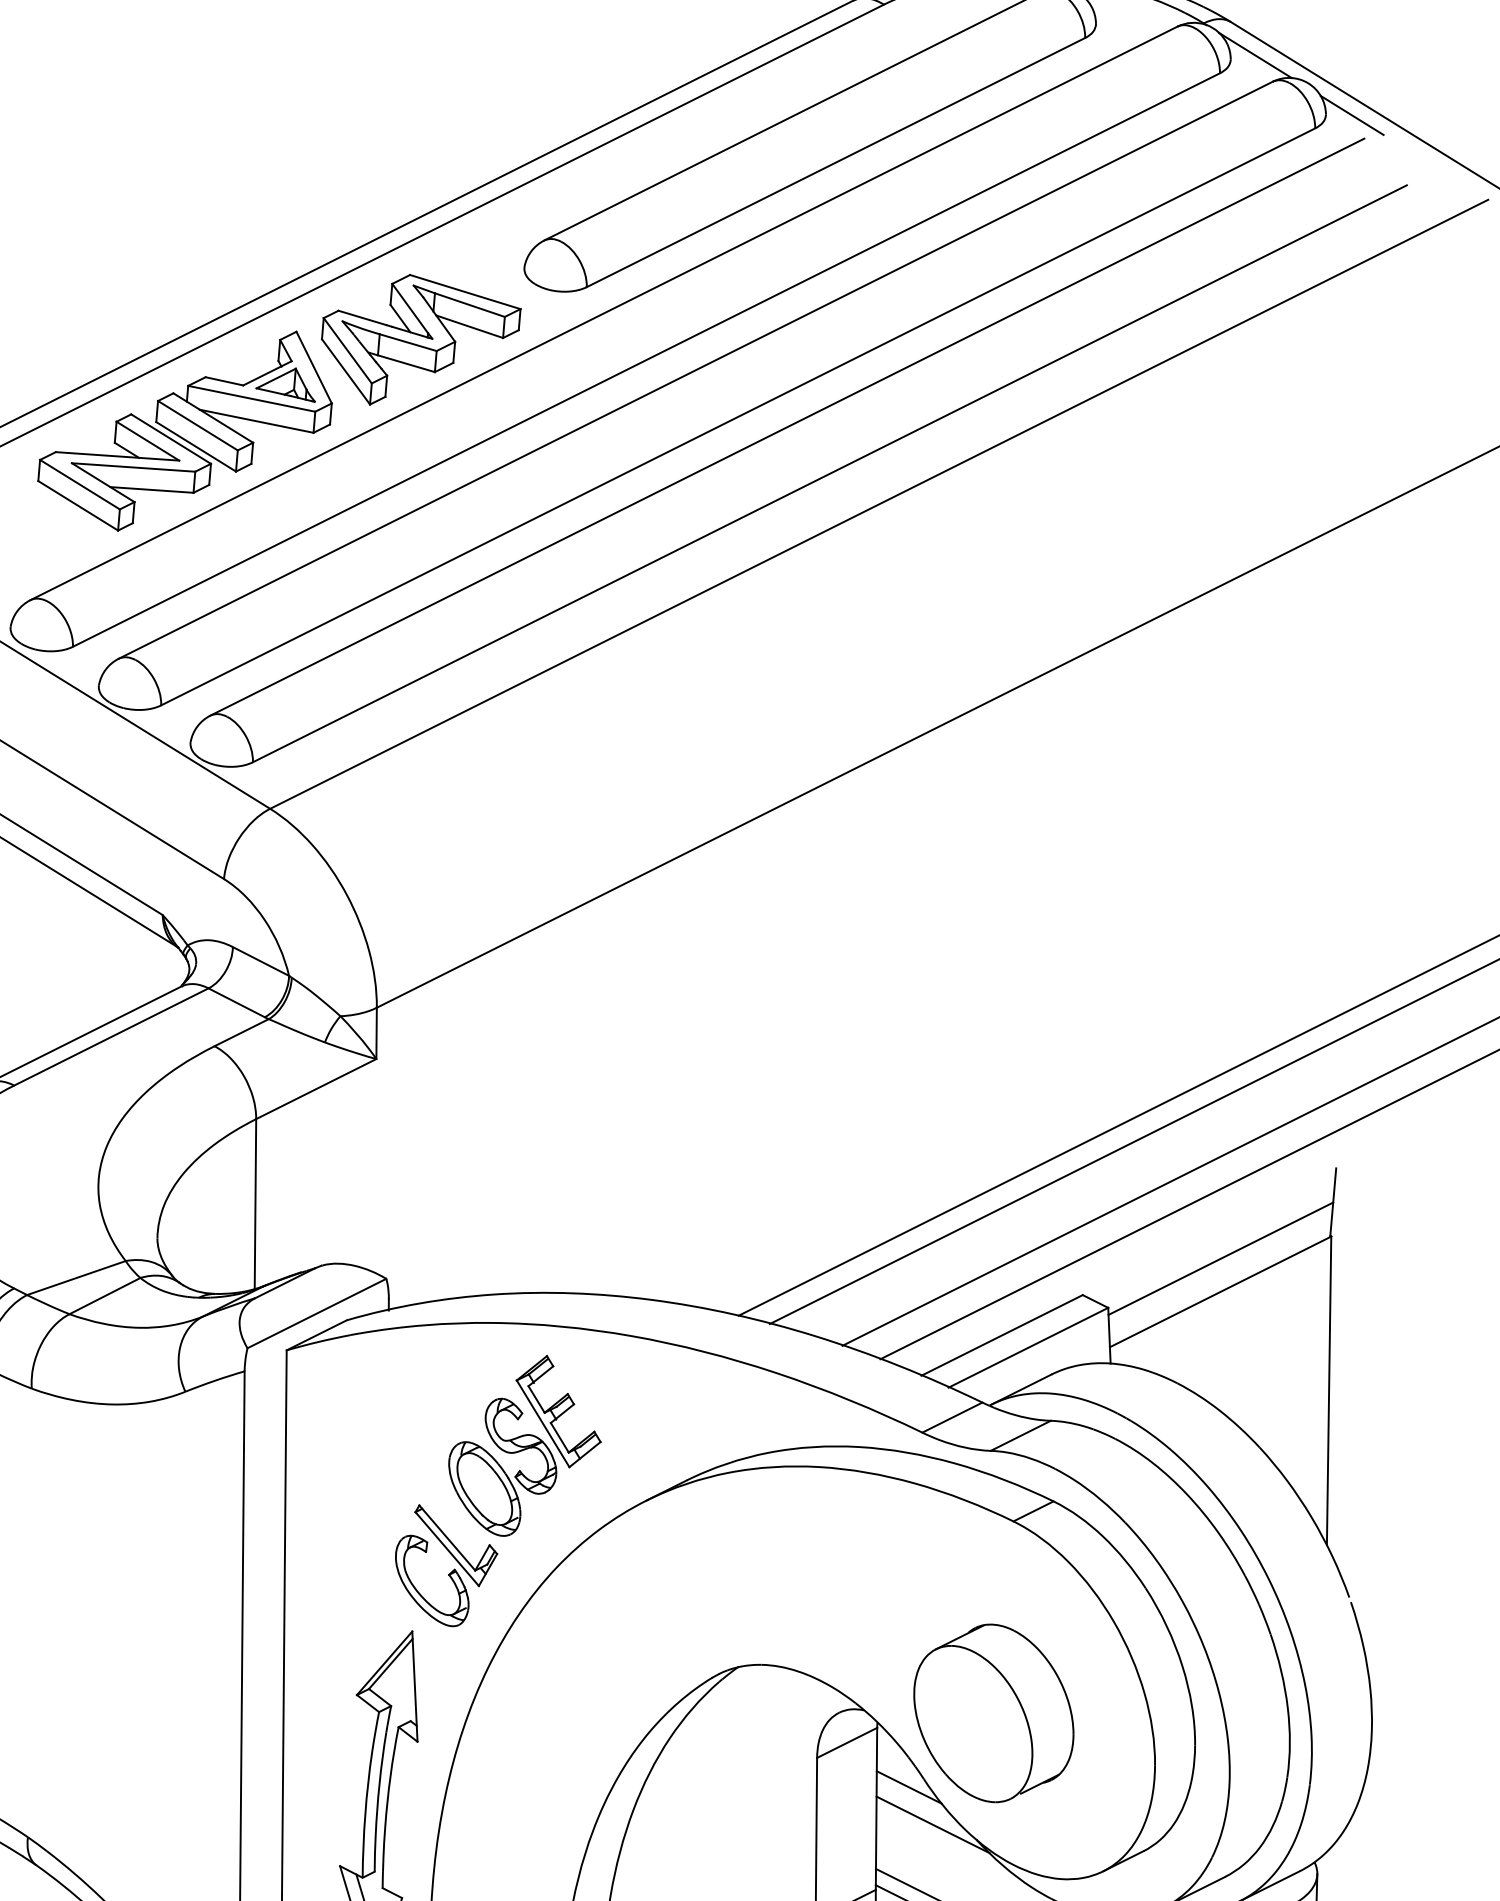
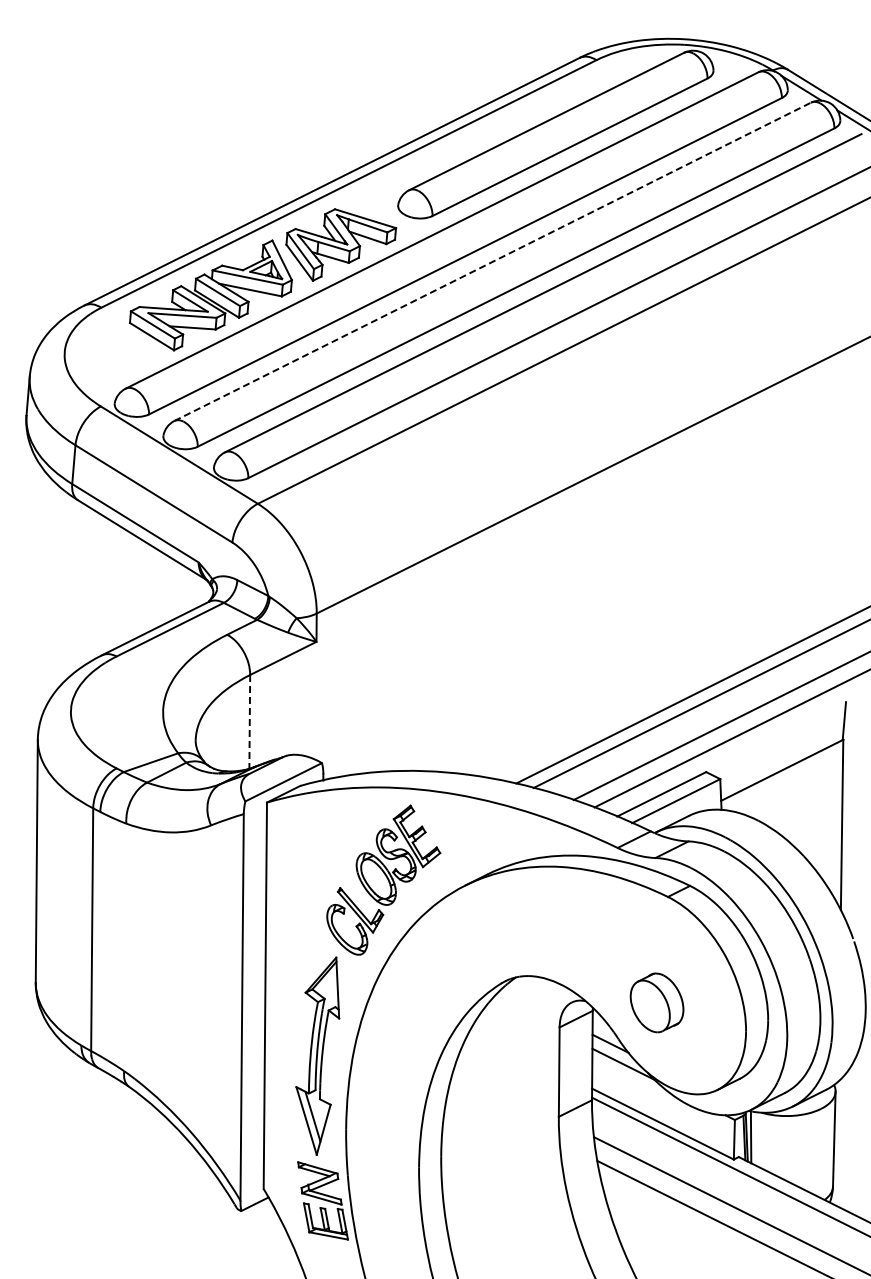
line: (695, 369) -> (492, 261), solid -> dashed
line: (254, 1203) -> (249, 721), solid -> dashed
line: (1221, 1259) -> (782, 752), removed
part: (992, 1712) -> (656, 1002), size x0.6

